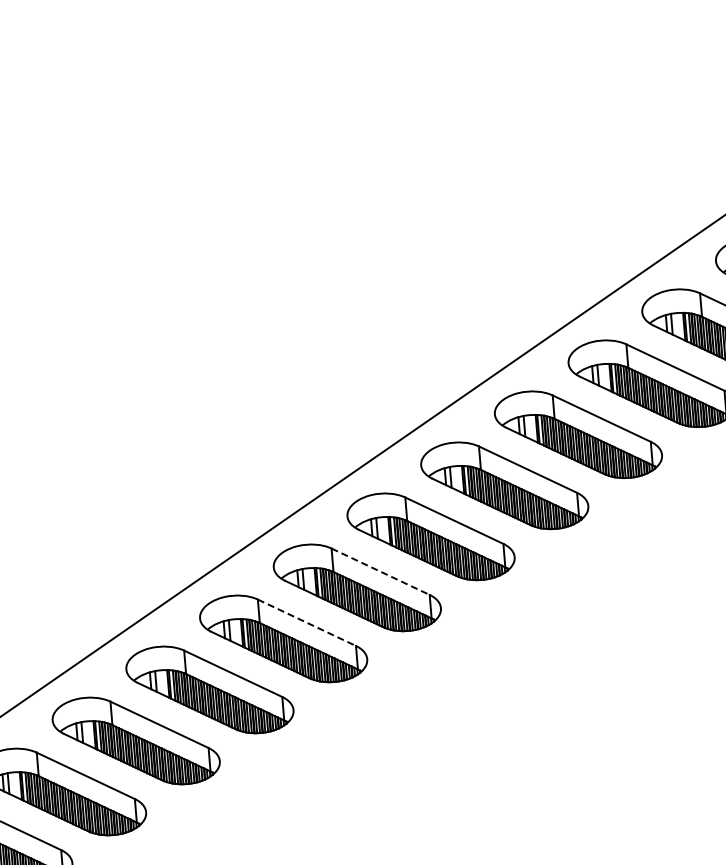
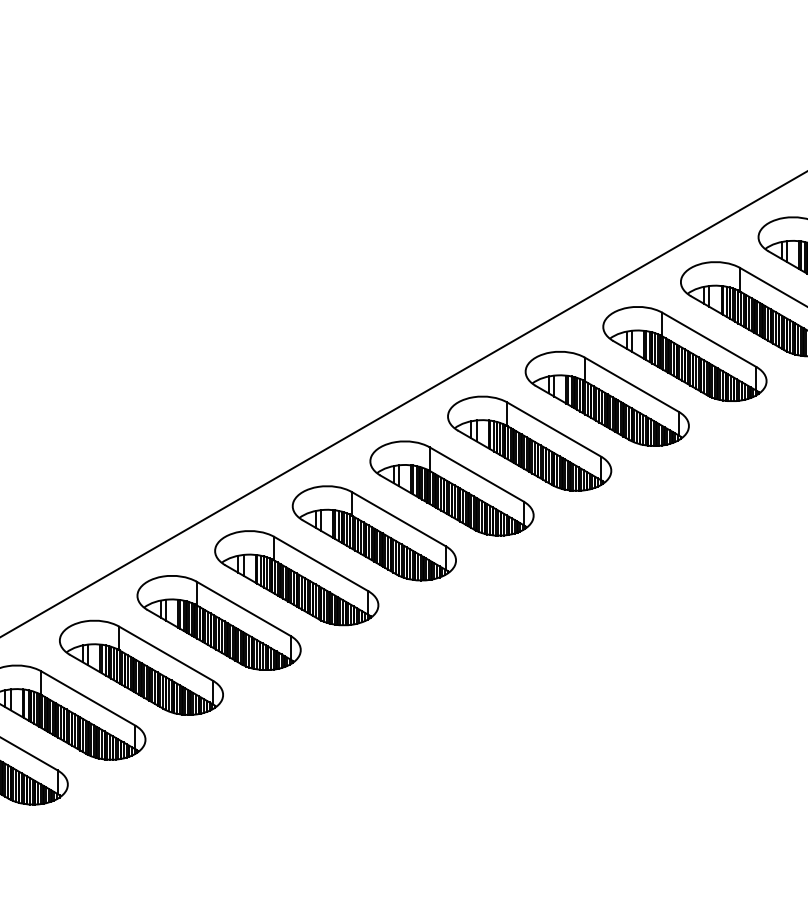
line: (380, 572) -> (321, 564), dashed -> solid
line: (307, 623) -> (244, 609), dashed -> solid

